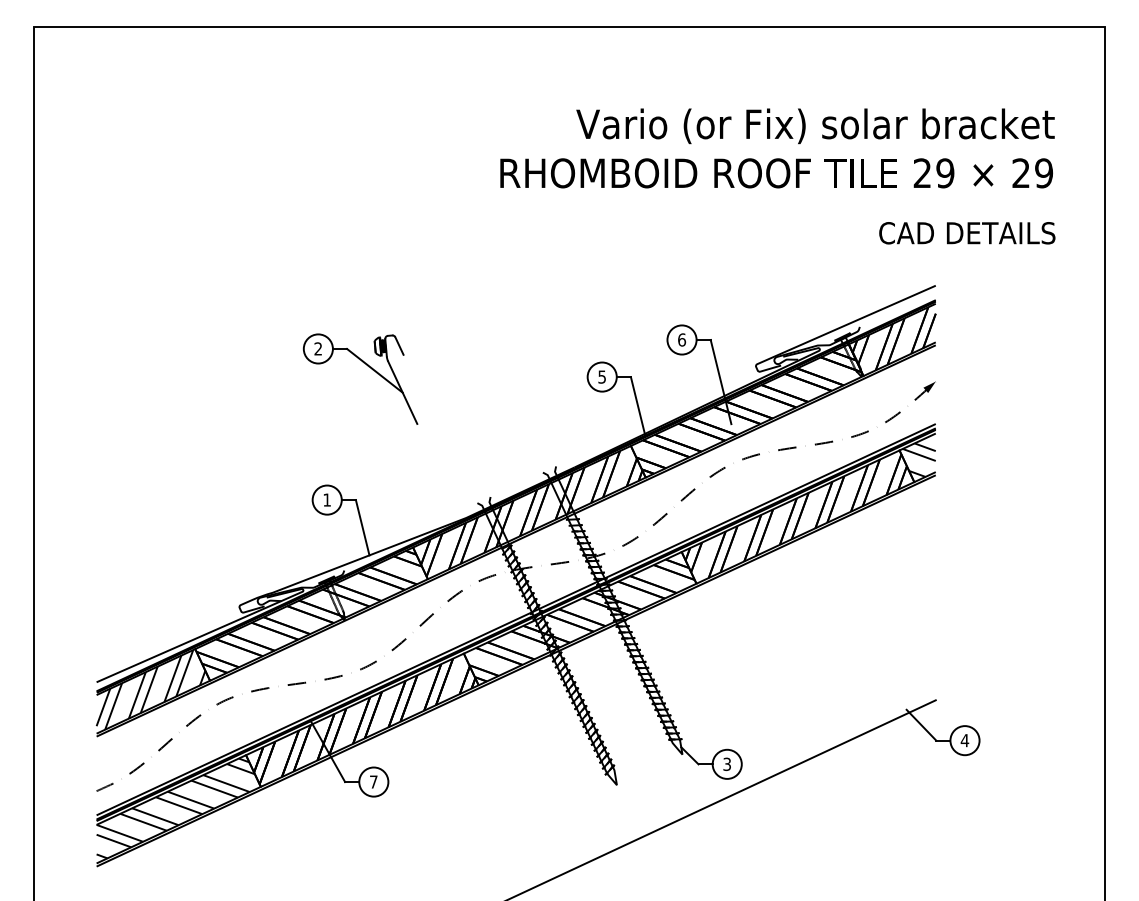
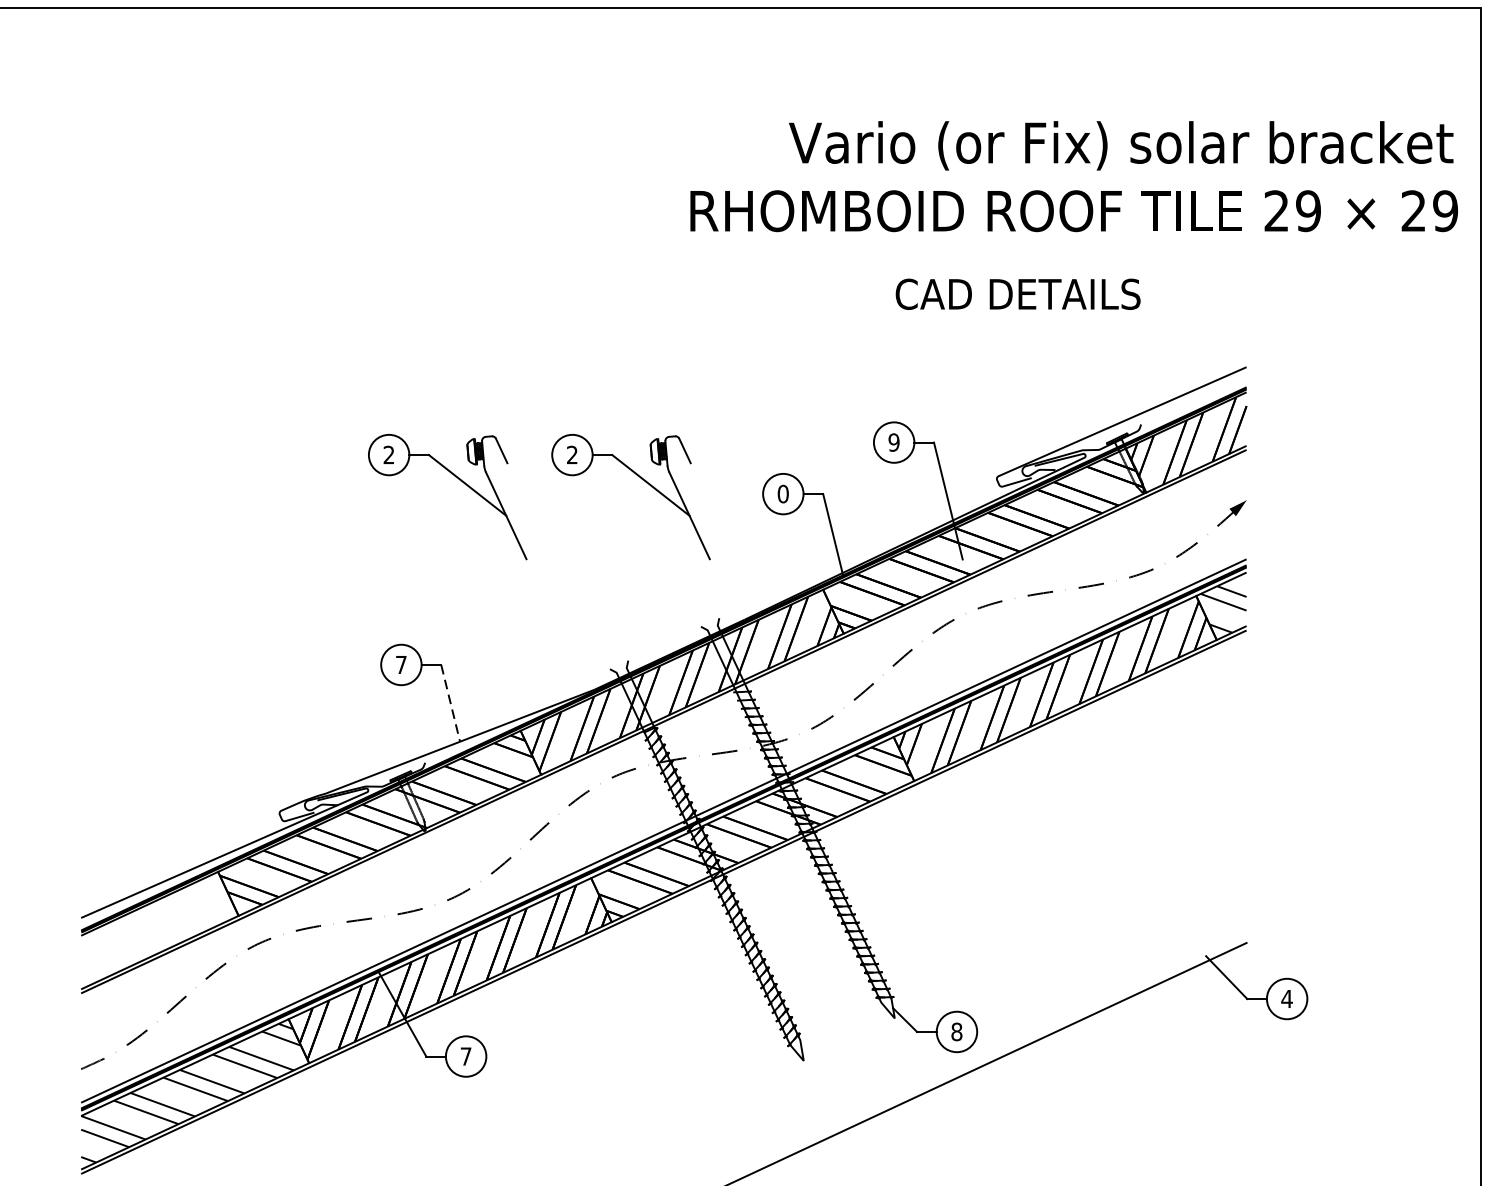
text: (815, 126) -> (1121, 146), moved
text: (776, 173) -> (1073, 211), moved
text: (967, 233) -> (1018, 294), moved
text: (682, 339) -> (894, 441), 6 -> 9
part: (499, 366) -> (640, 479), added
text: (602, 376) -> (783, 493), 5 -> 0
text: (326, 499) -> (400, 664), 1 -> 7
line: (362, 528) -> (450, 704), solid -> dashed
hatch: (150, 689) -> (155, 927), removed
text: (727, 763) -> (957, 1030), 3 -> 8

